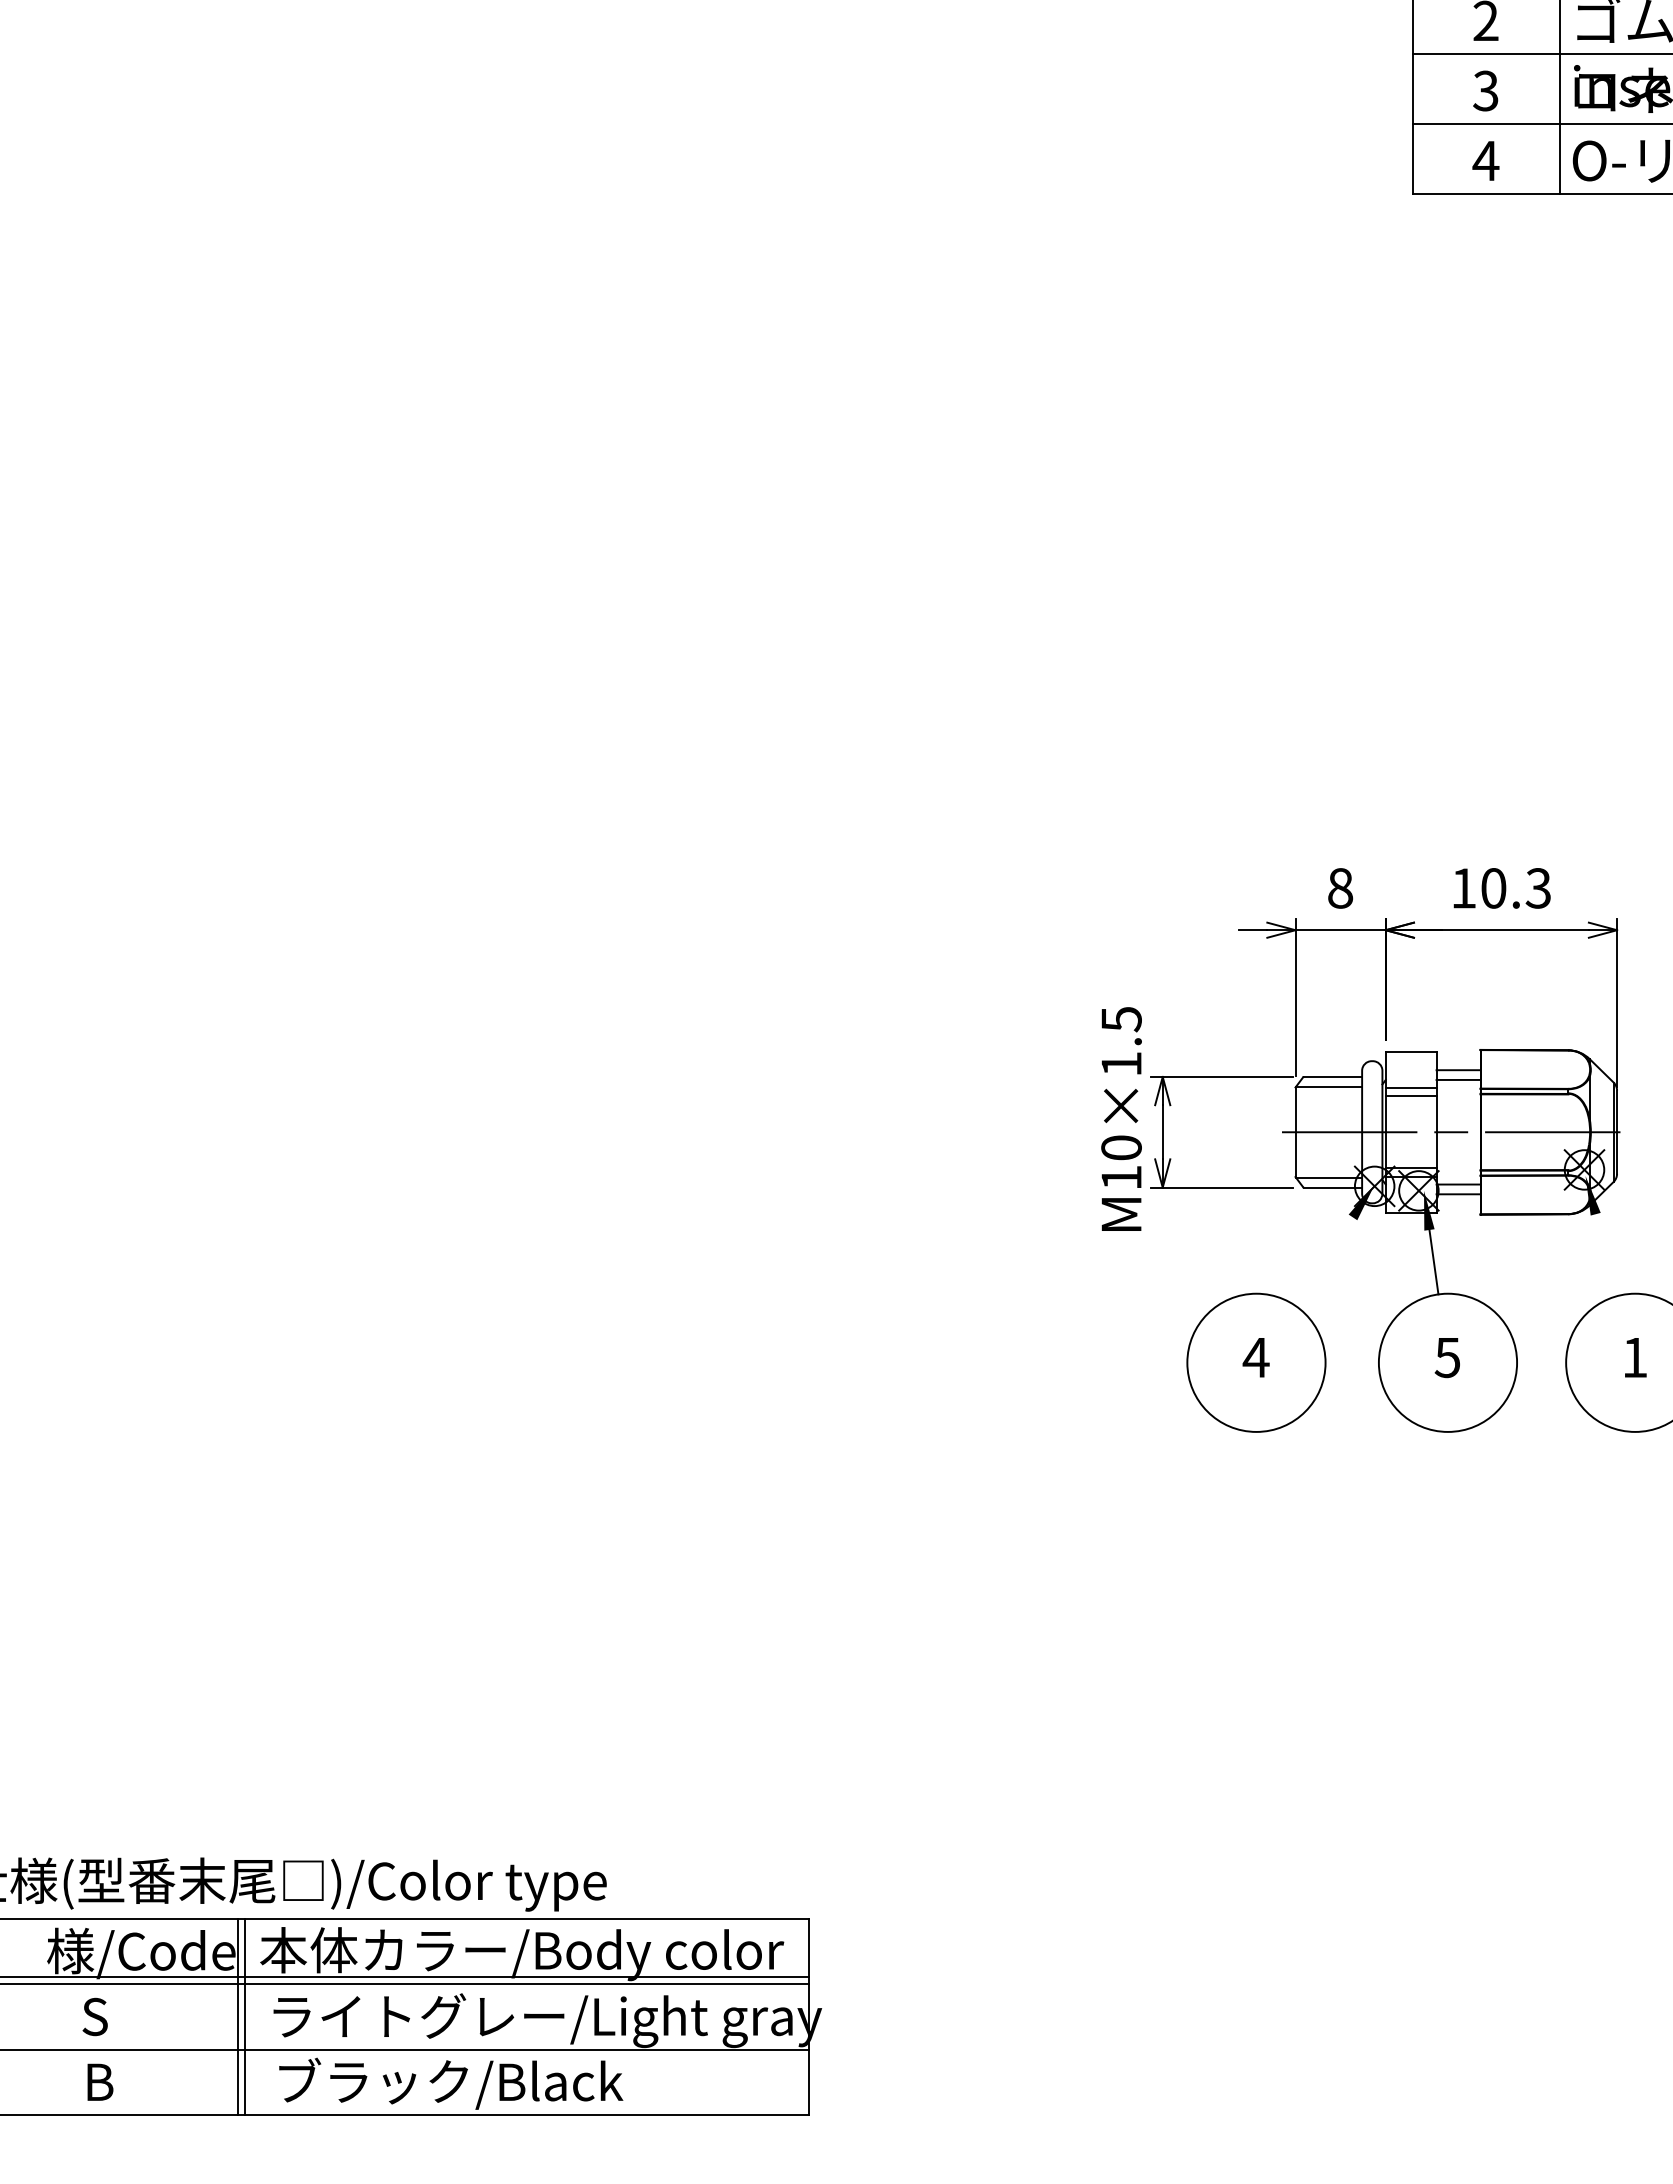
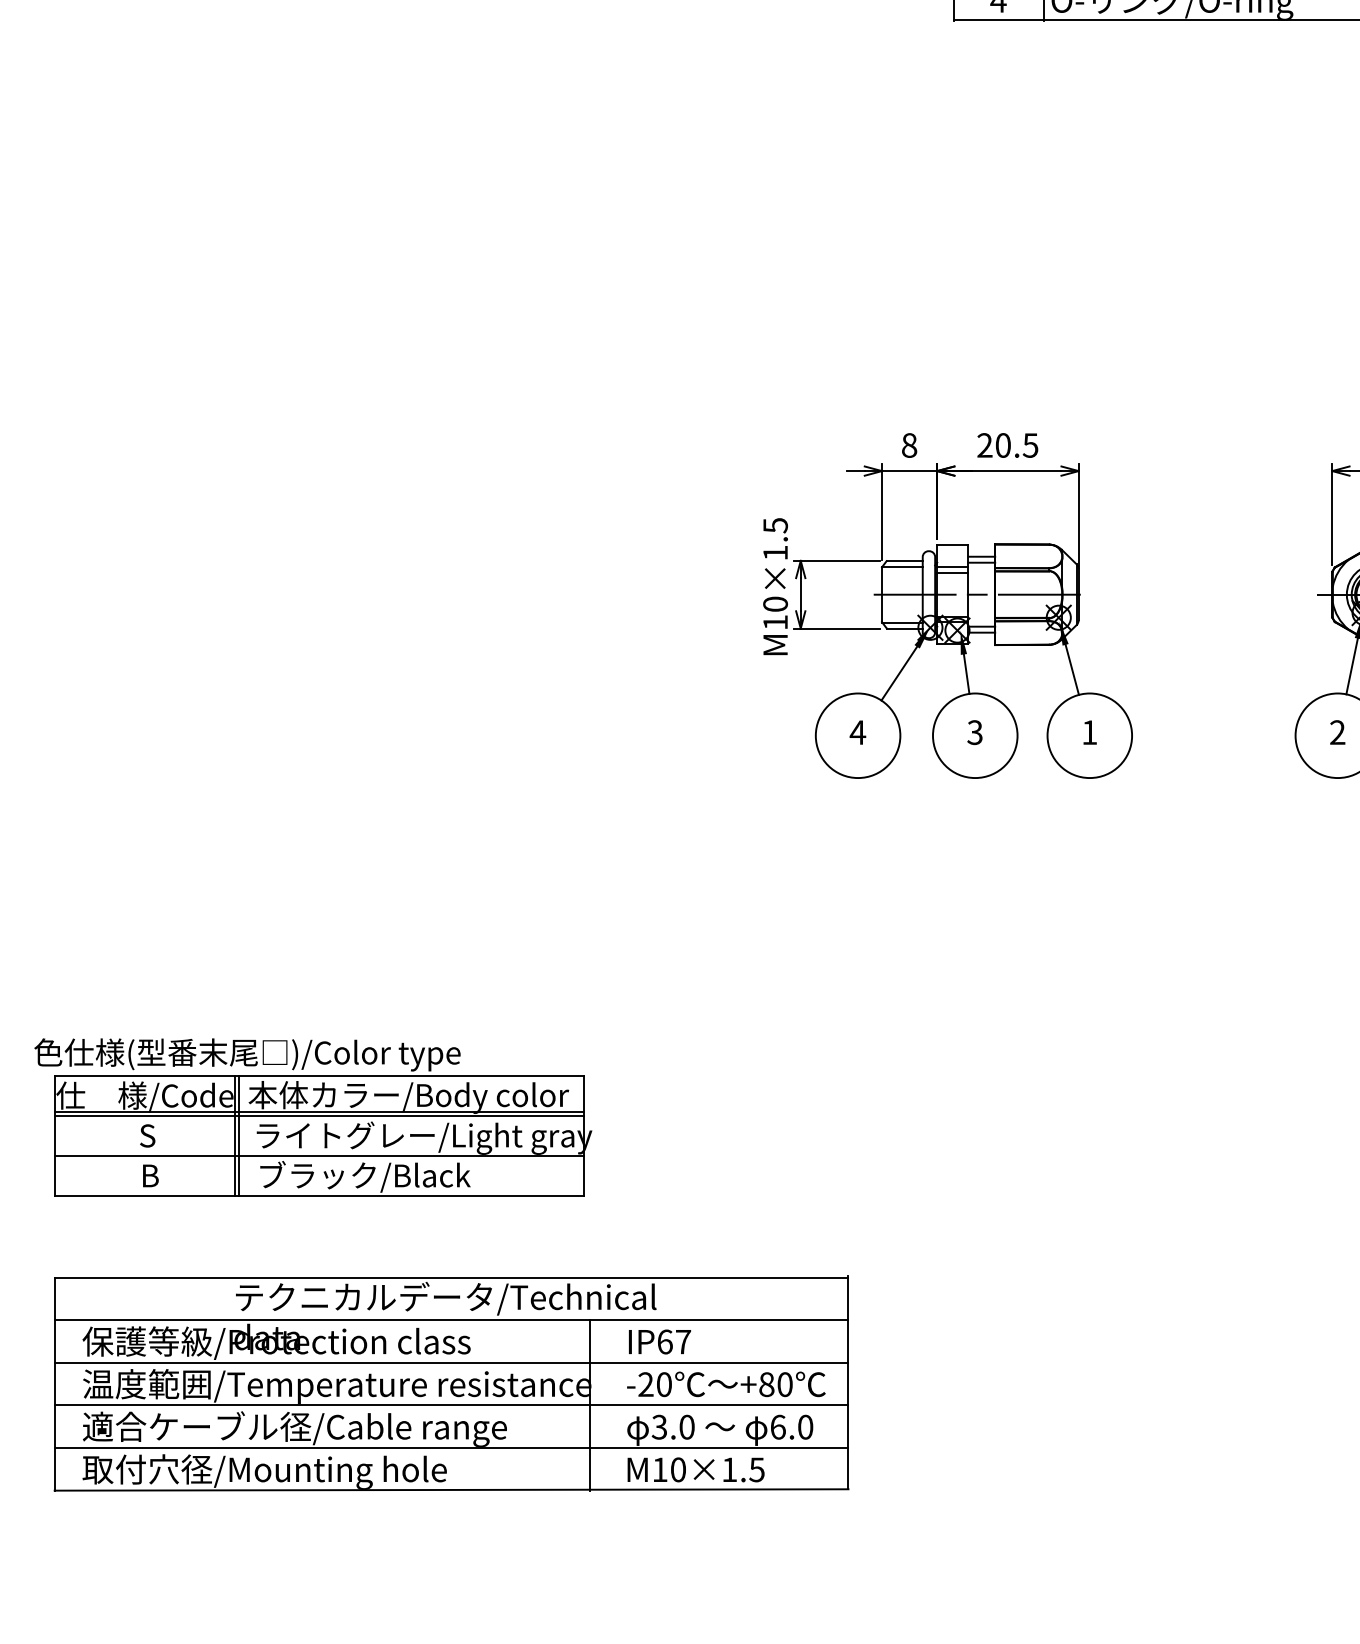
text: (1500, 888) -> (1007, 445), 10.3 -> 20.5
line: (1605, 1254) -> (1071, 669), added
line: (1324, 1261) -> (899, 673), added
text: (1446, 1357) -> (974, 732), 5 -> 3

